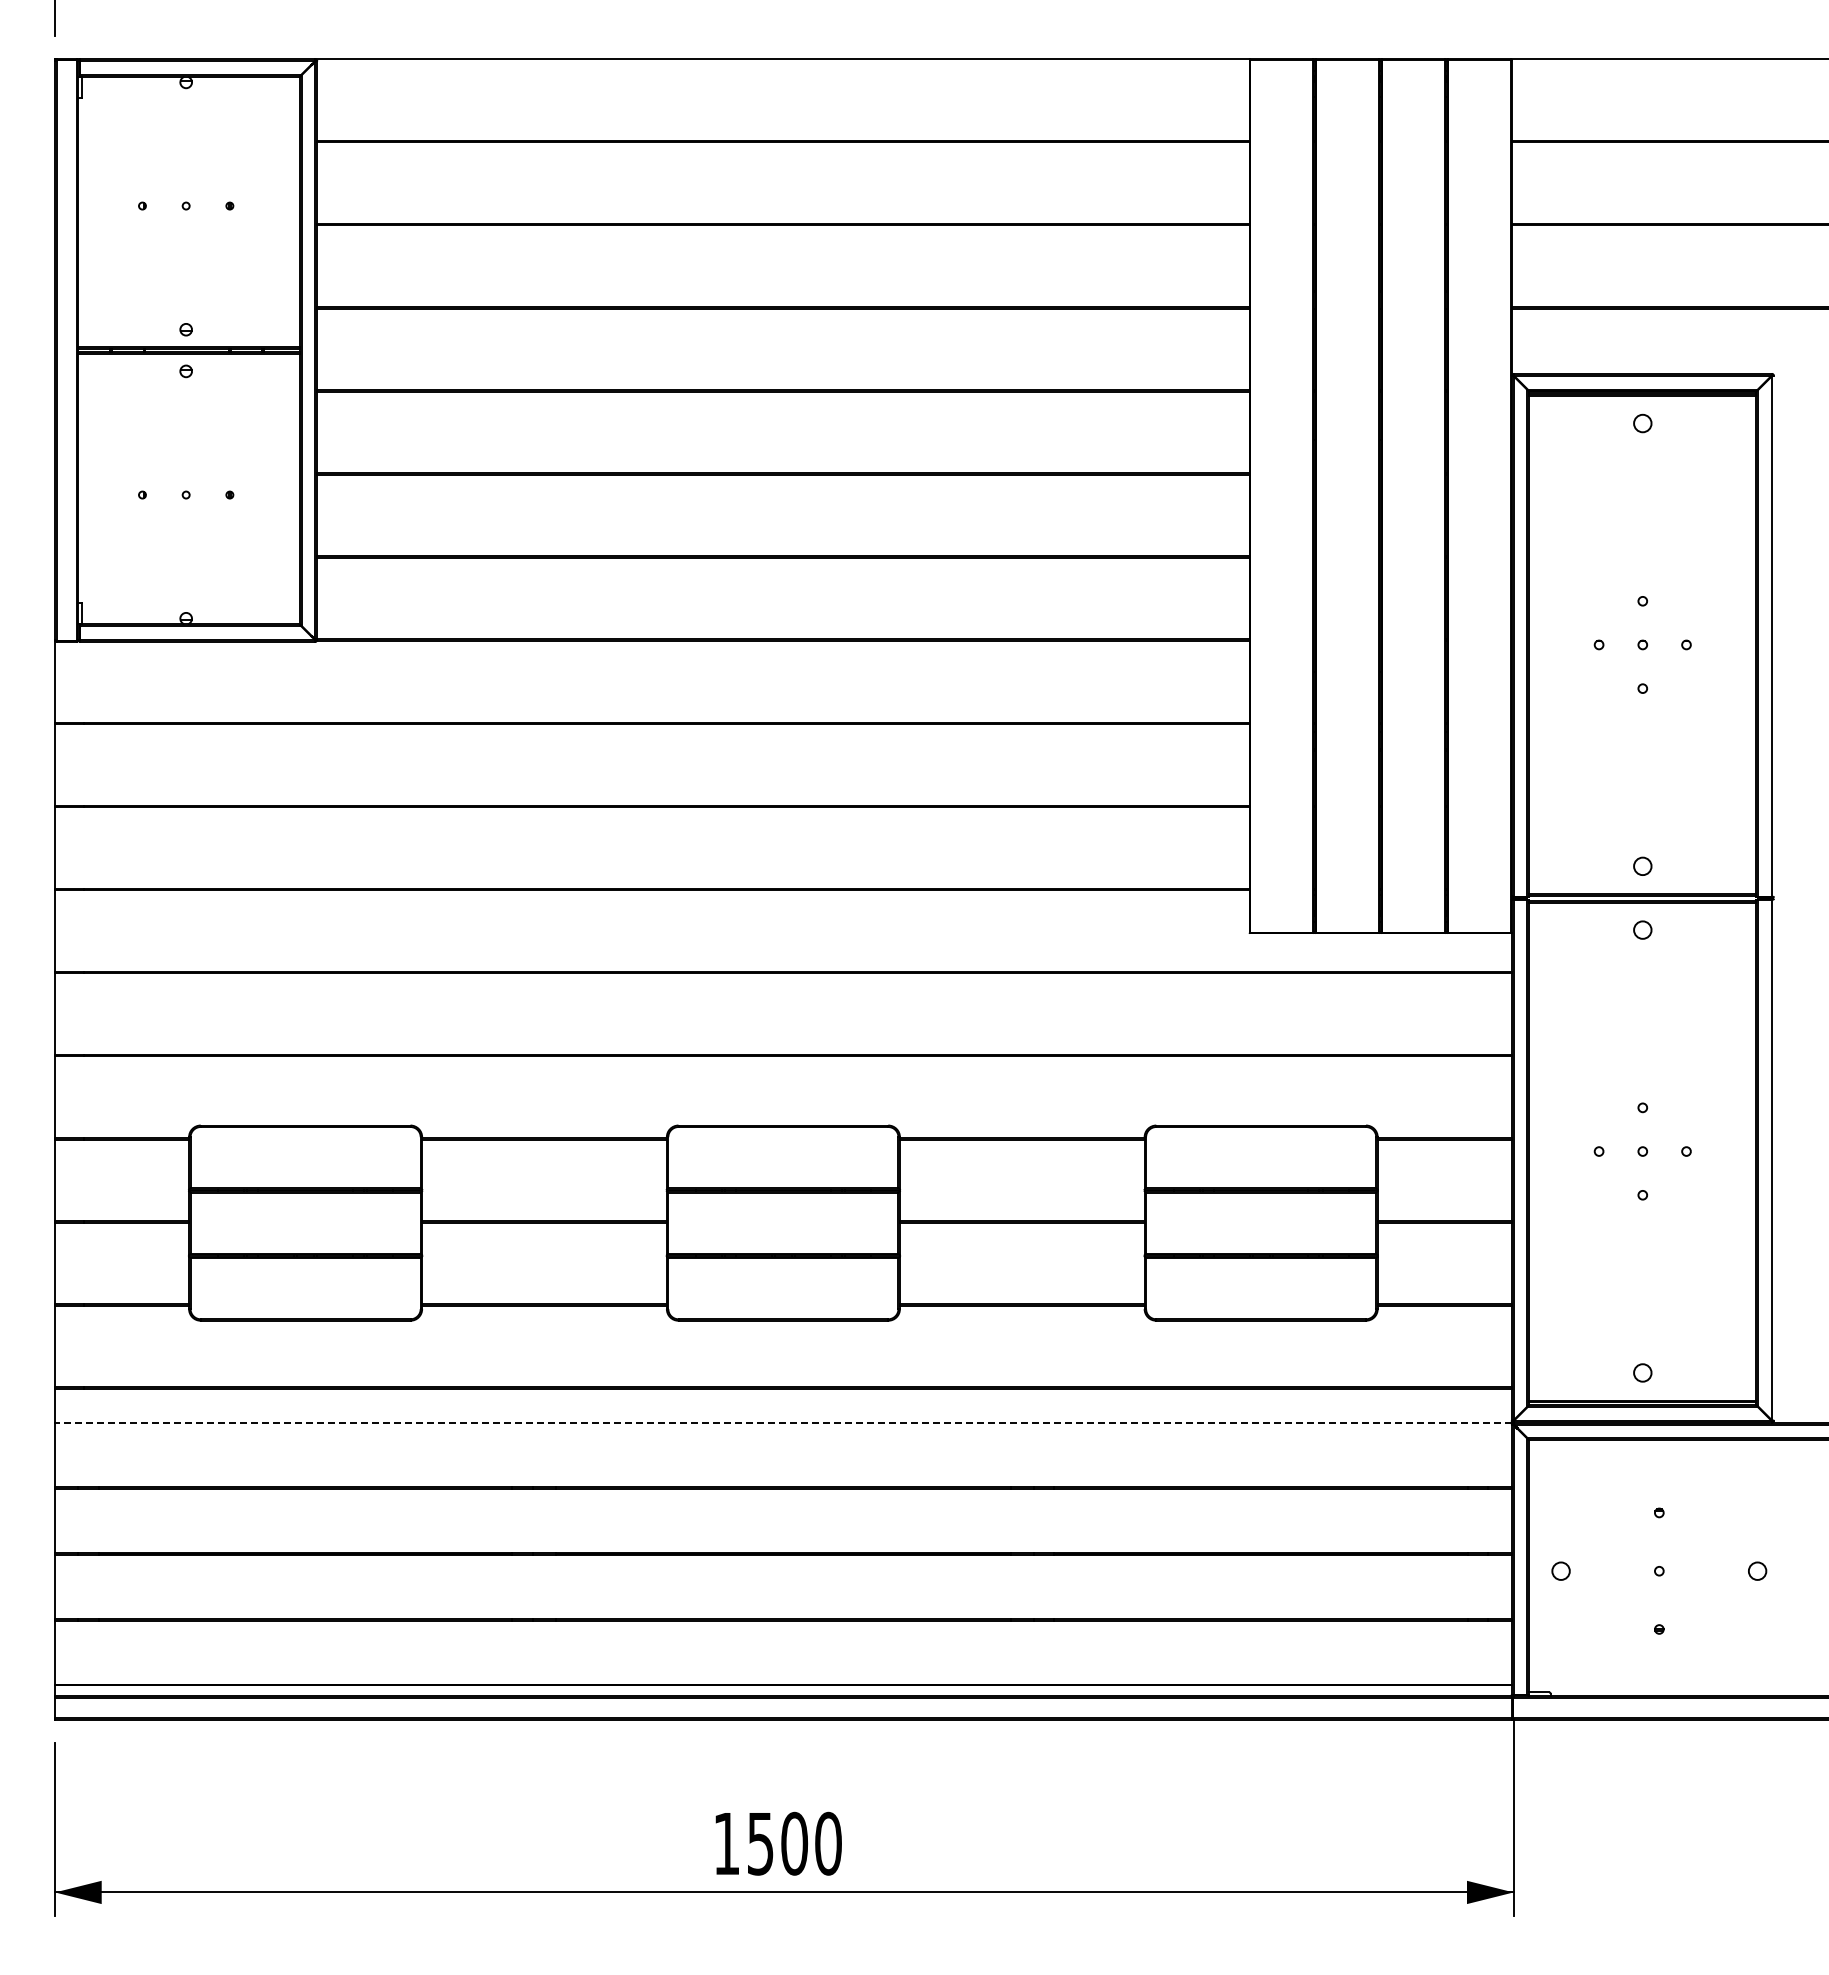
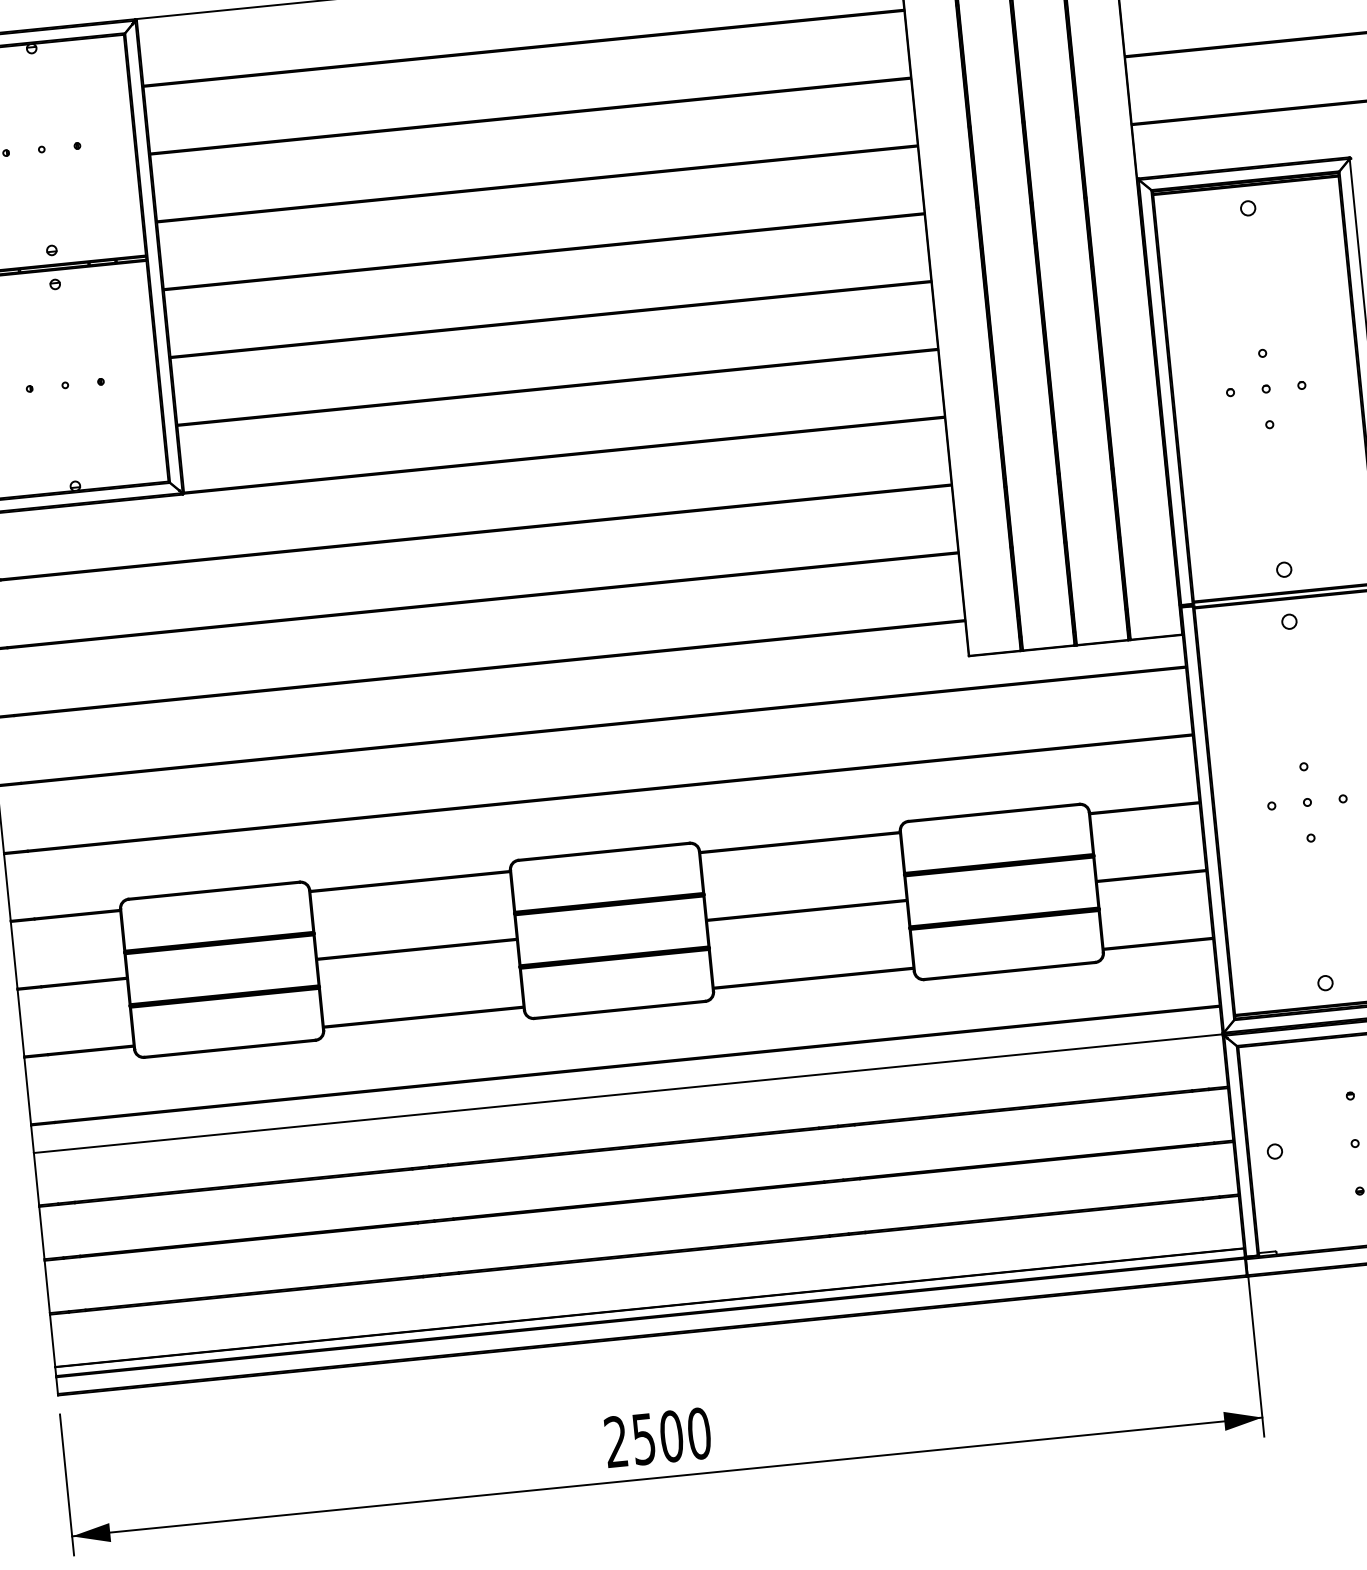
line: (782, 1422) -> (627, 1093), dashed -> solid
text: (725, 1842) -> (615, 1441), 1500 -> 2500

